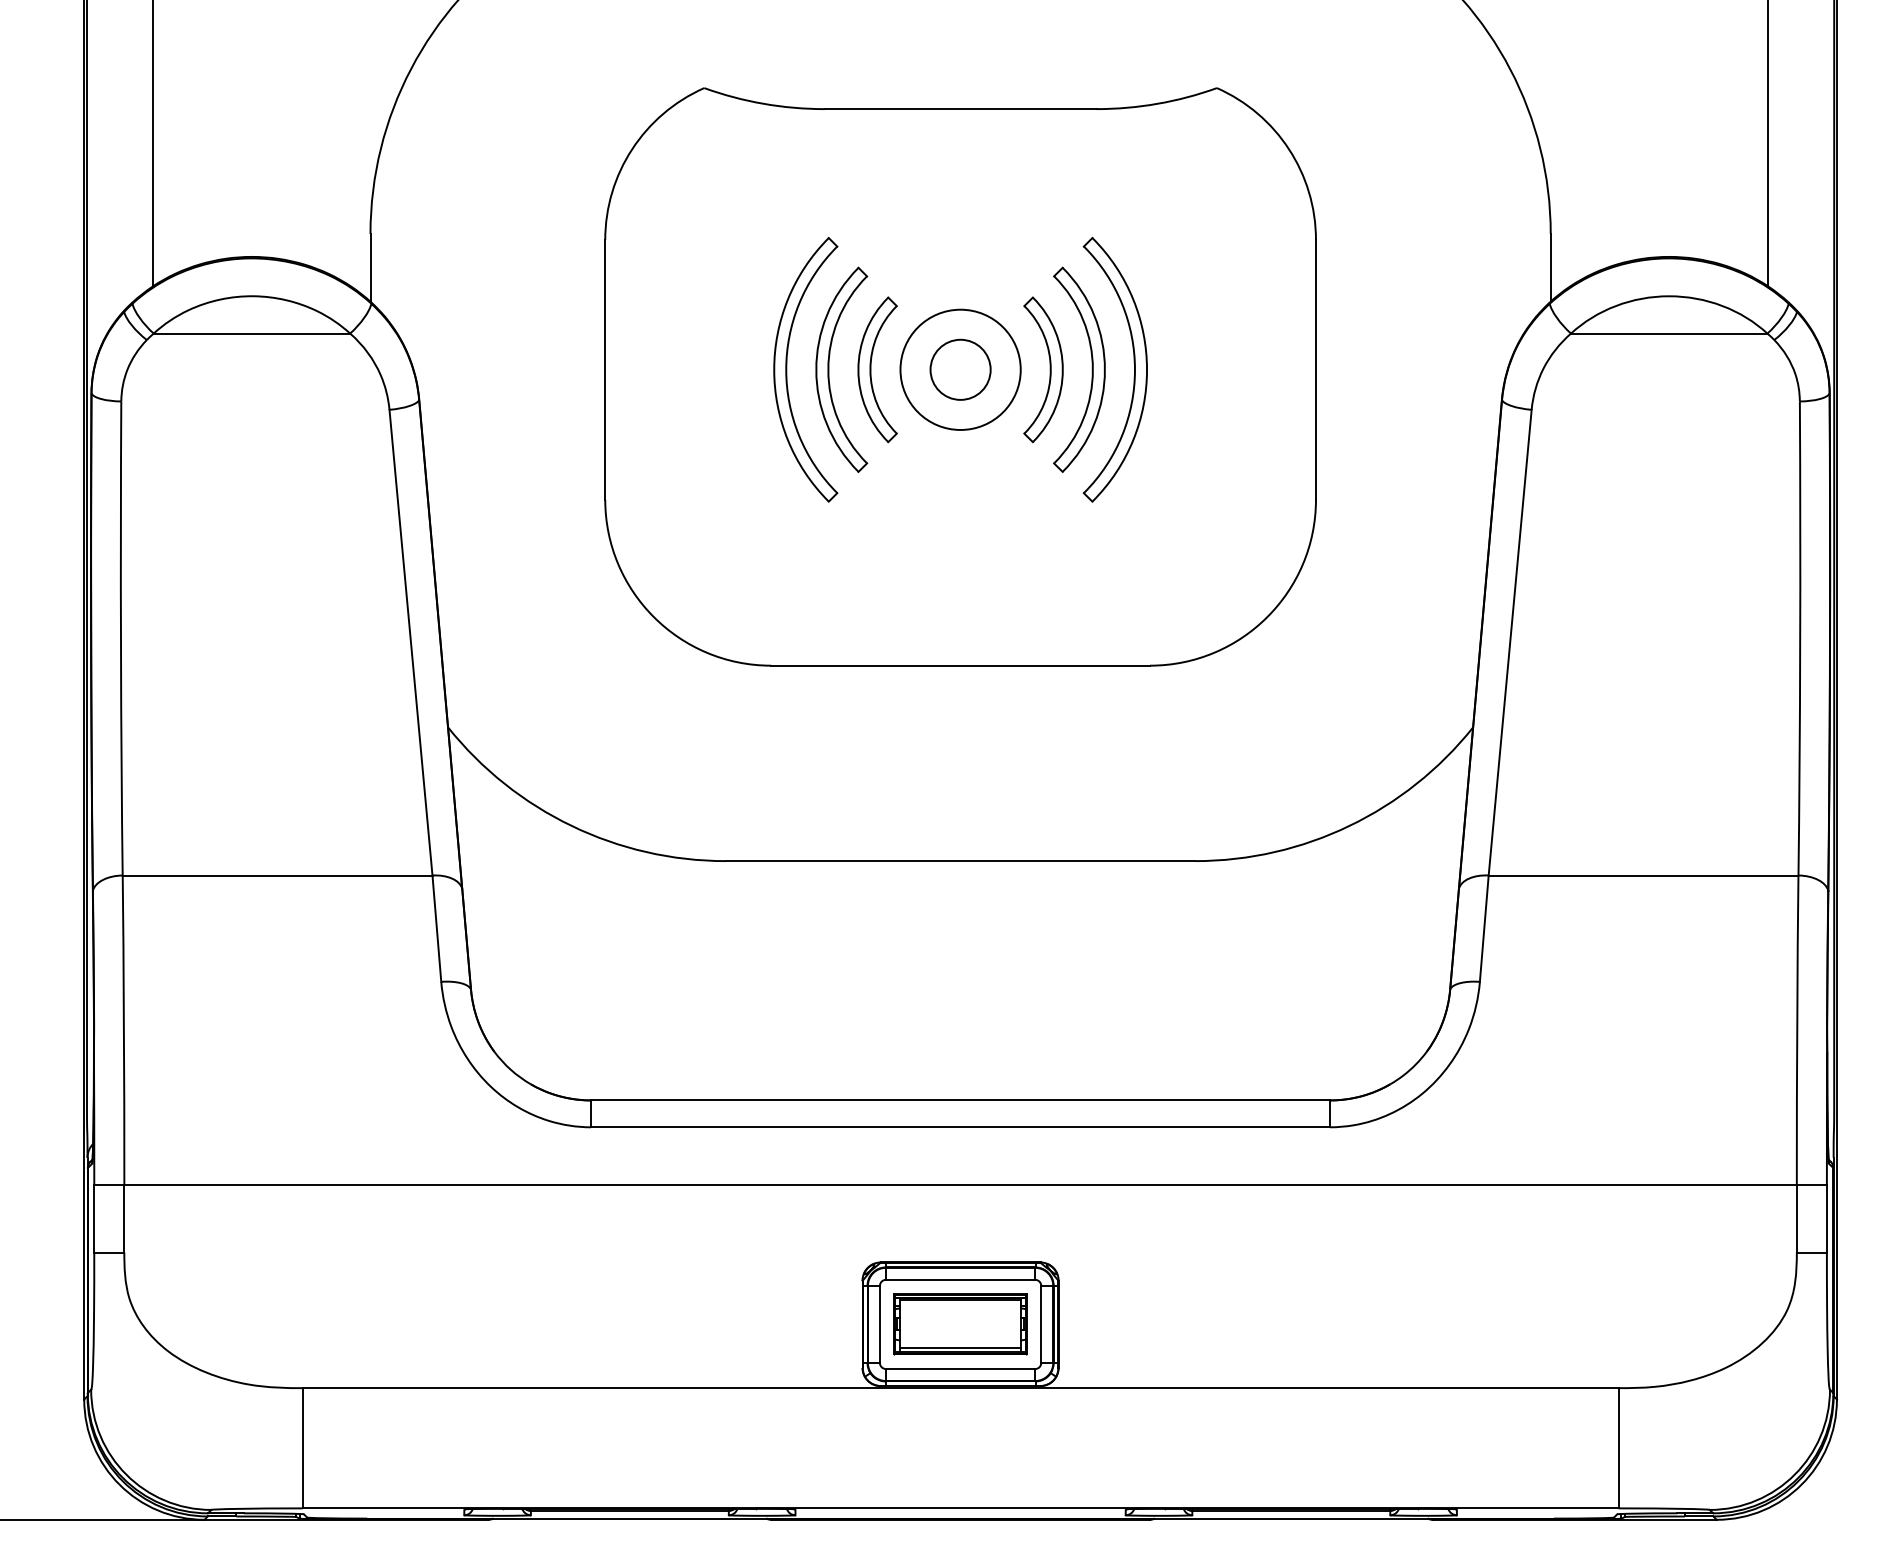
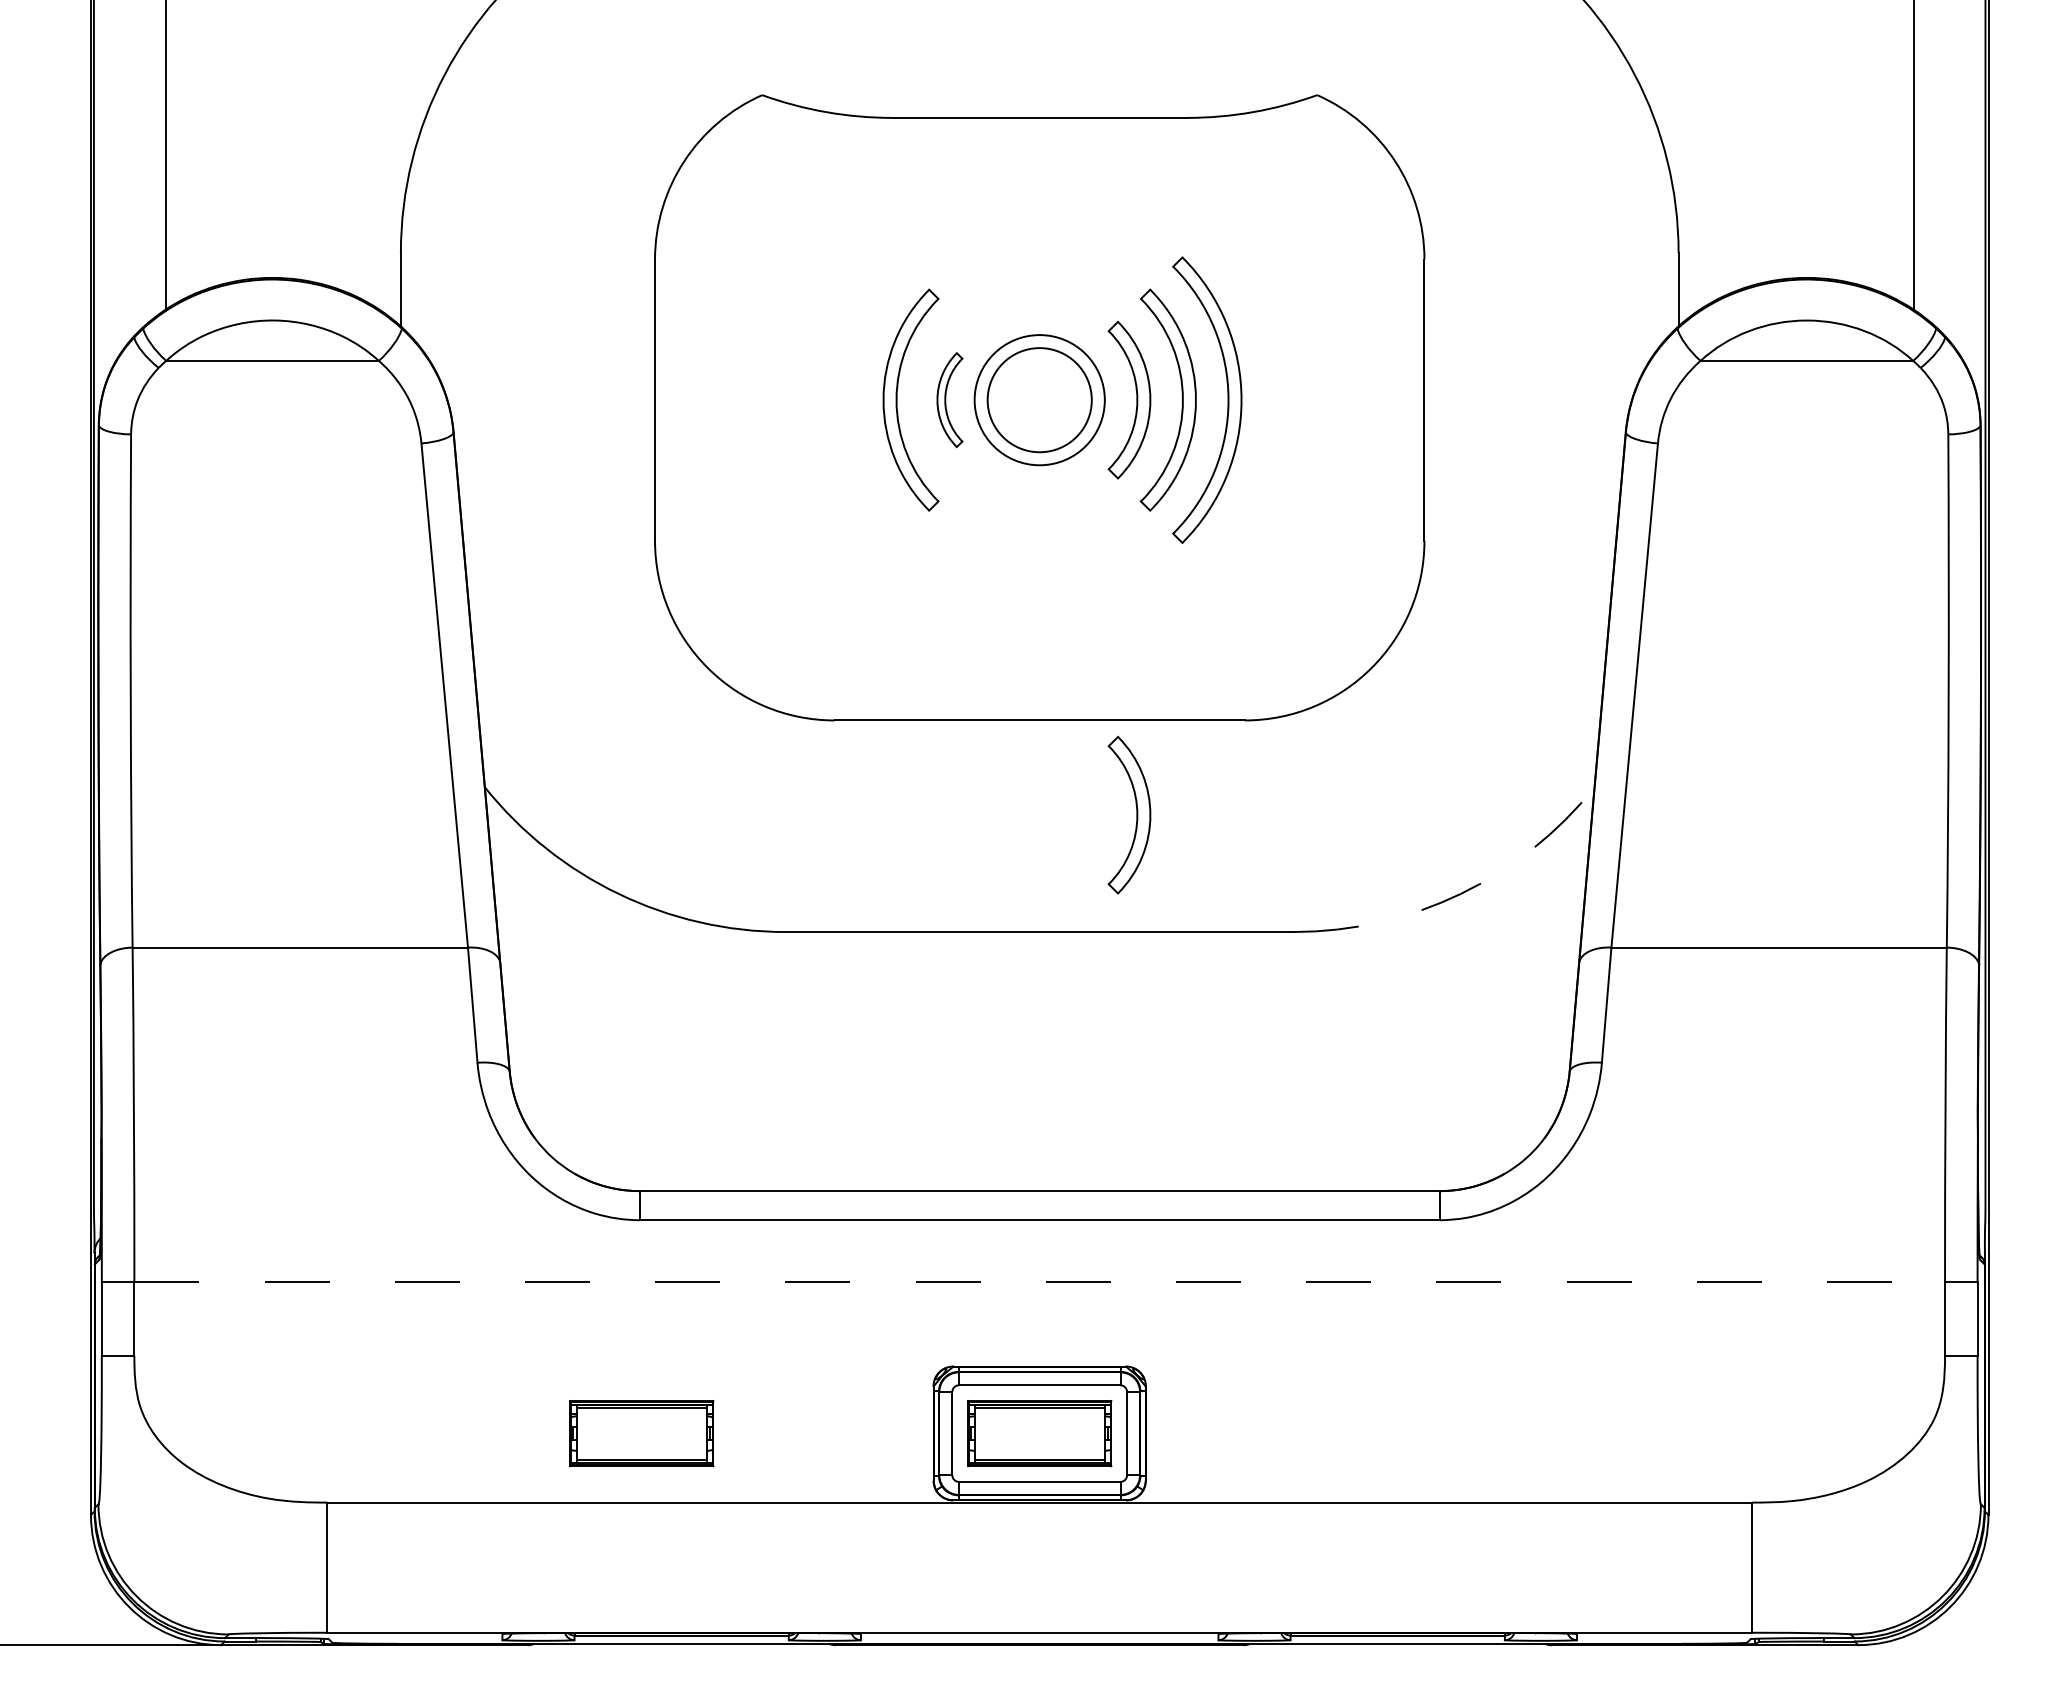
part: (786, 369) -> (851, 399), removed
part: (877, 369) -> (949, 399), size x0.6
circle: (960, 369) -> (1039, 399), size x1.6
part: (1049, 753) -> (1136, 815), added
arc: (1349, 825) -> (1460, 893), solid -> dashed
line: (961, 1184) -> (1040, 1282), solid -> dashed
part: (592, 1324) -> (641, 1433), added

